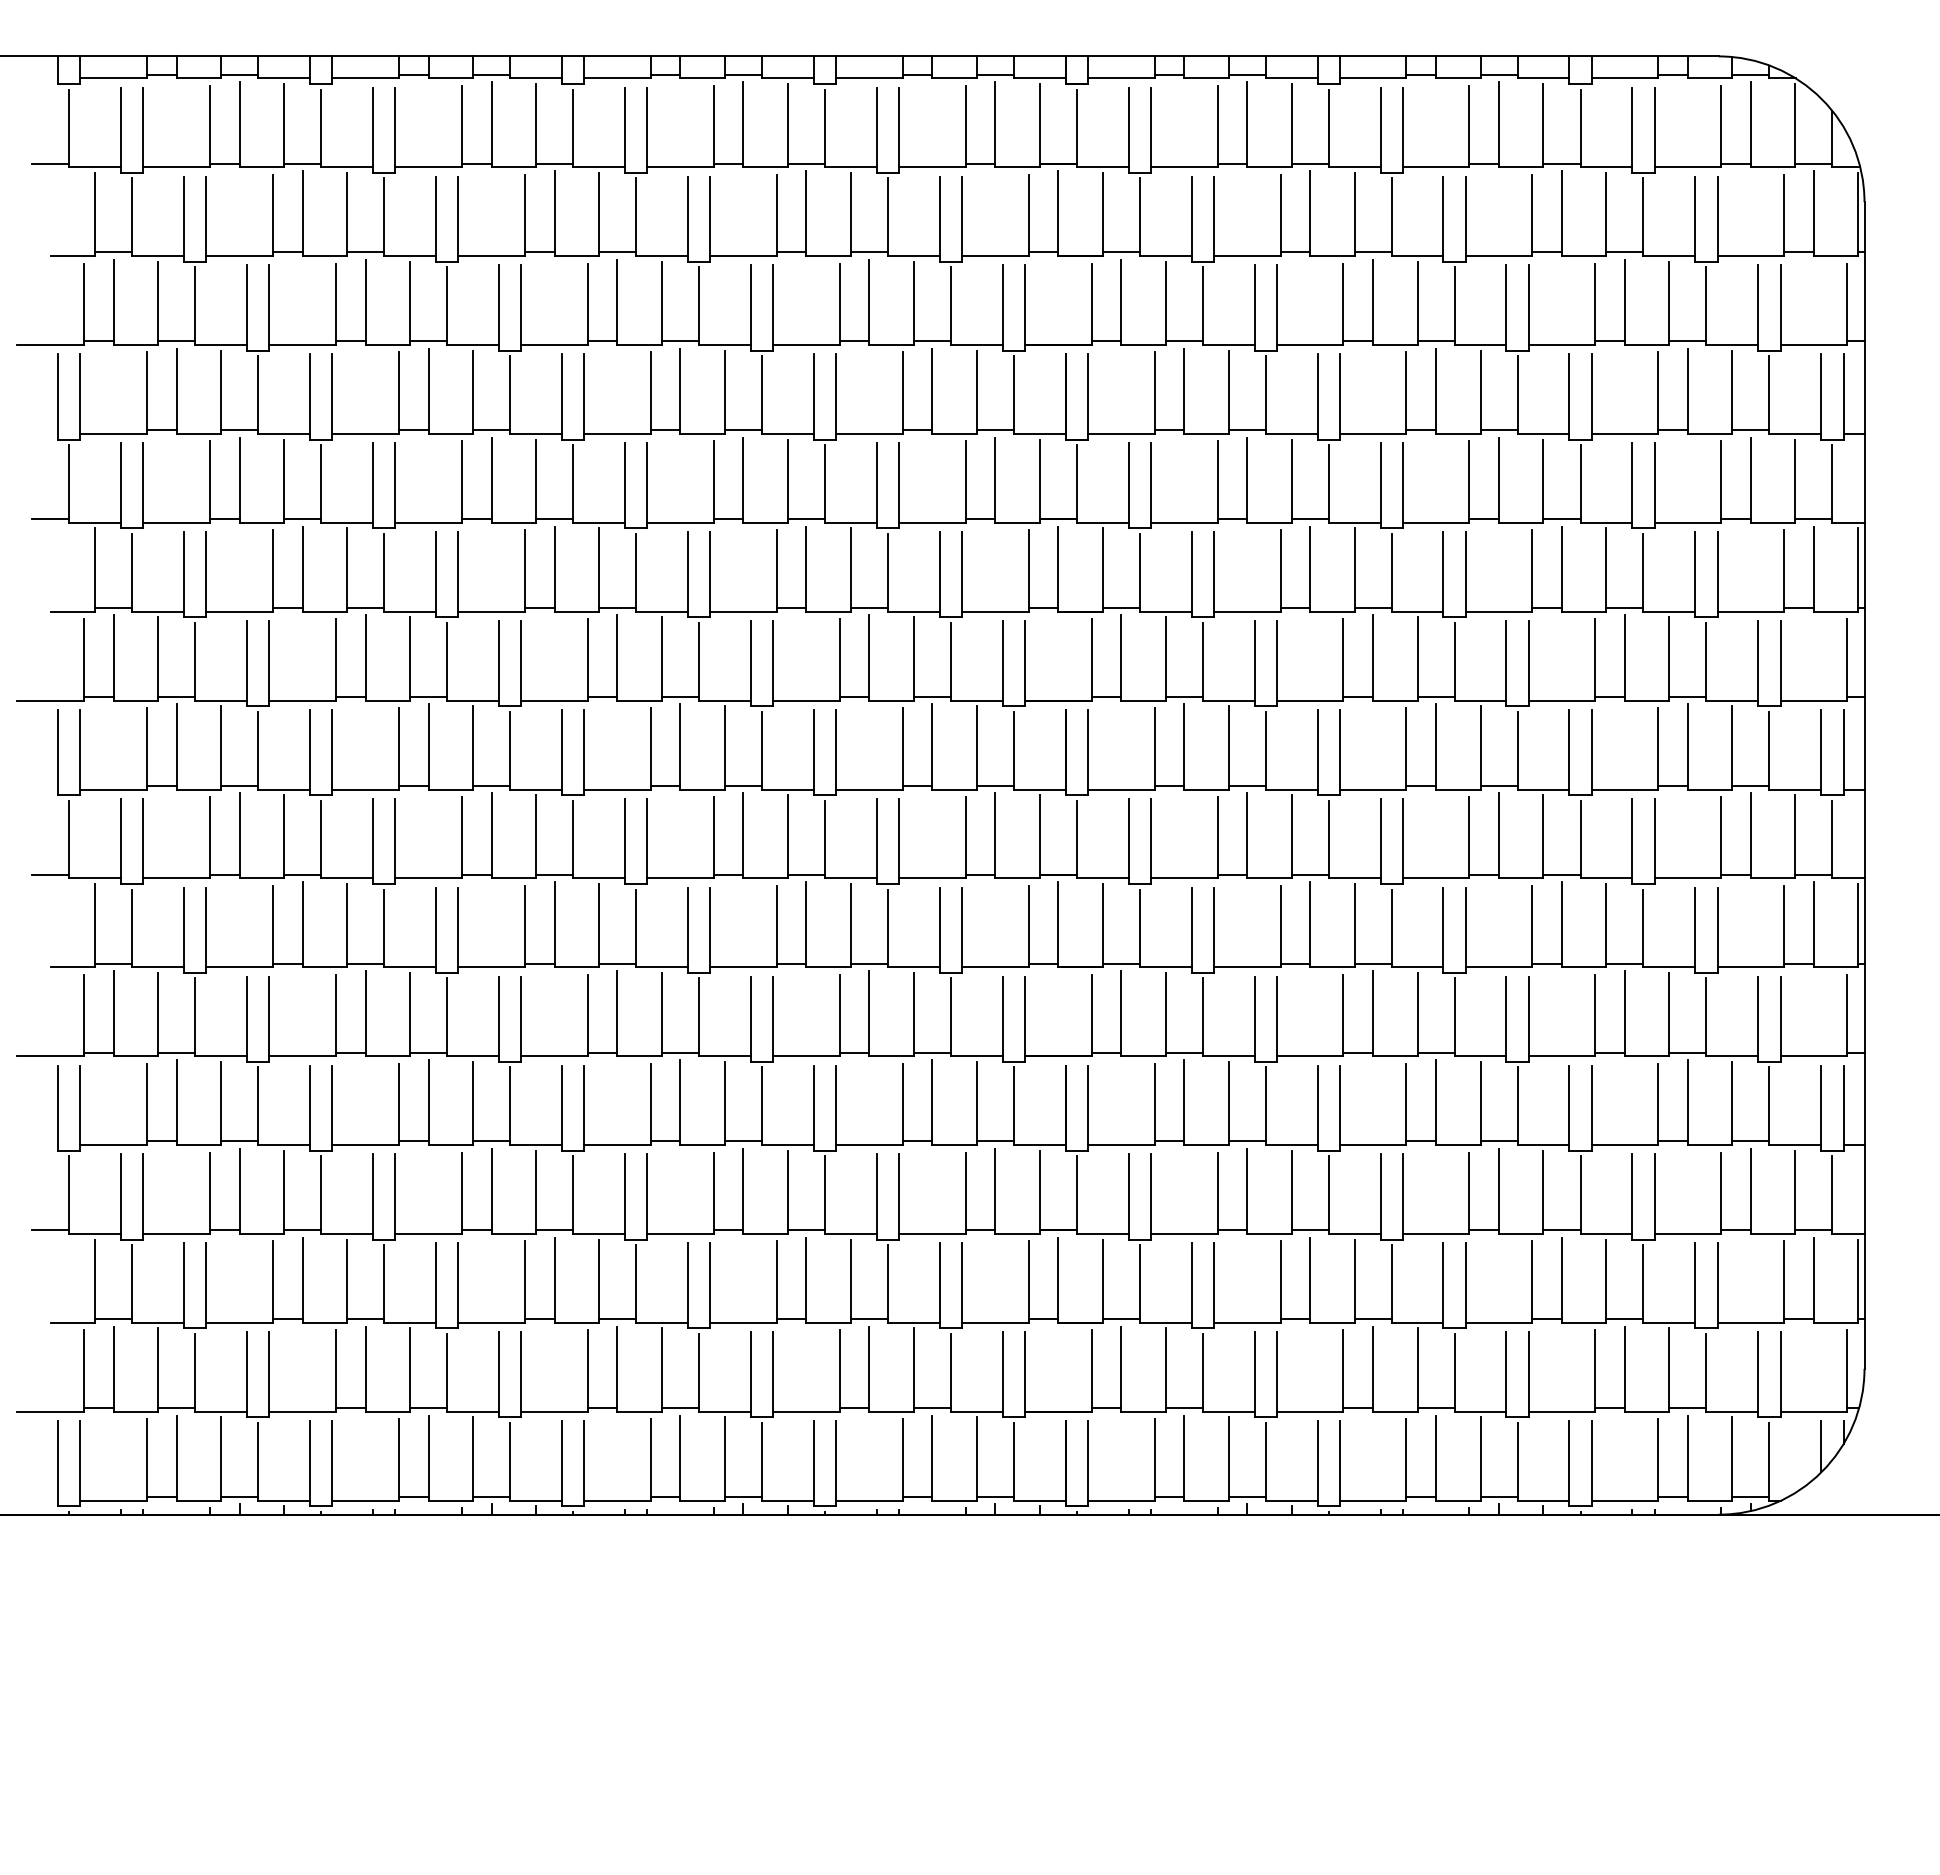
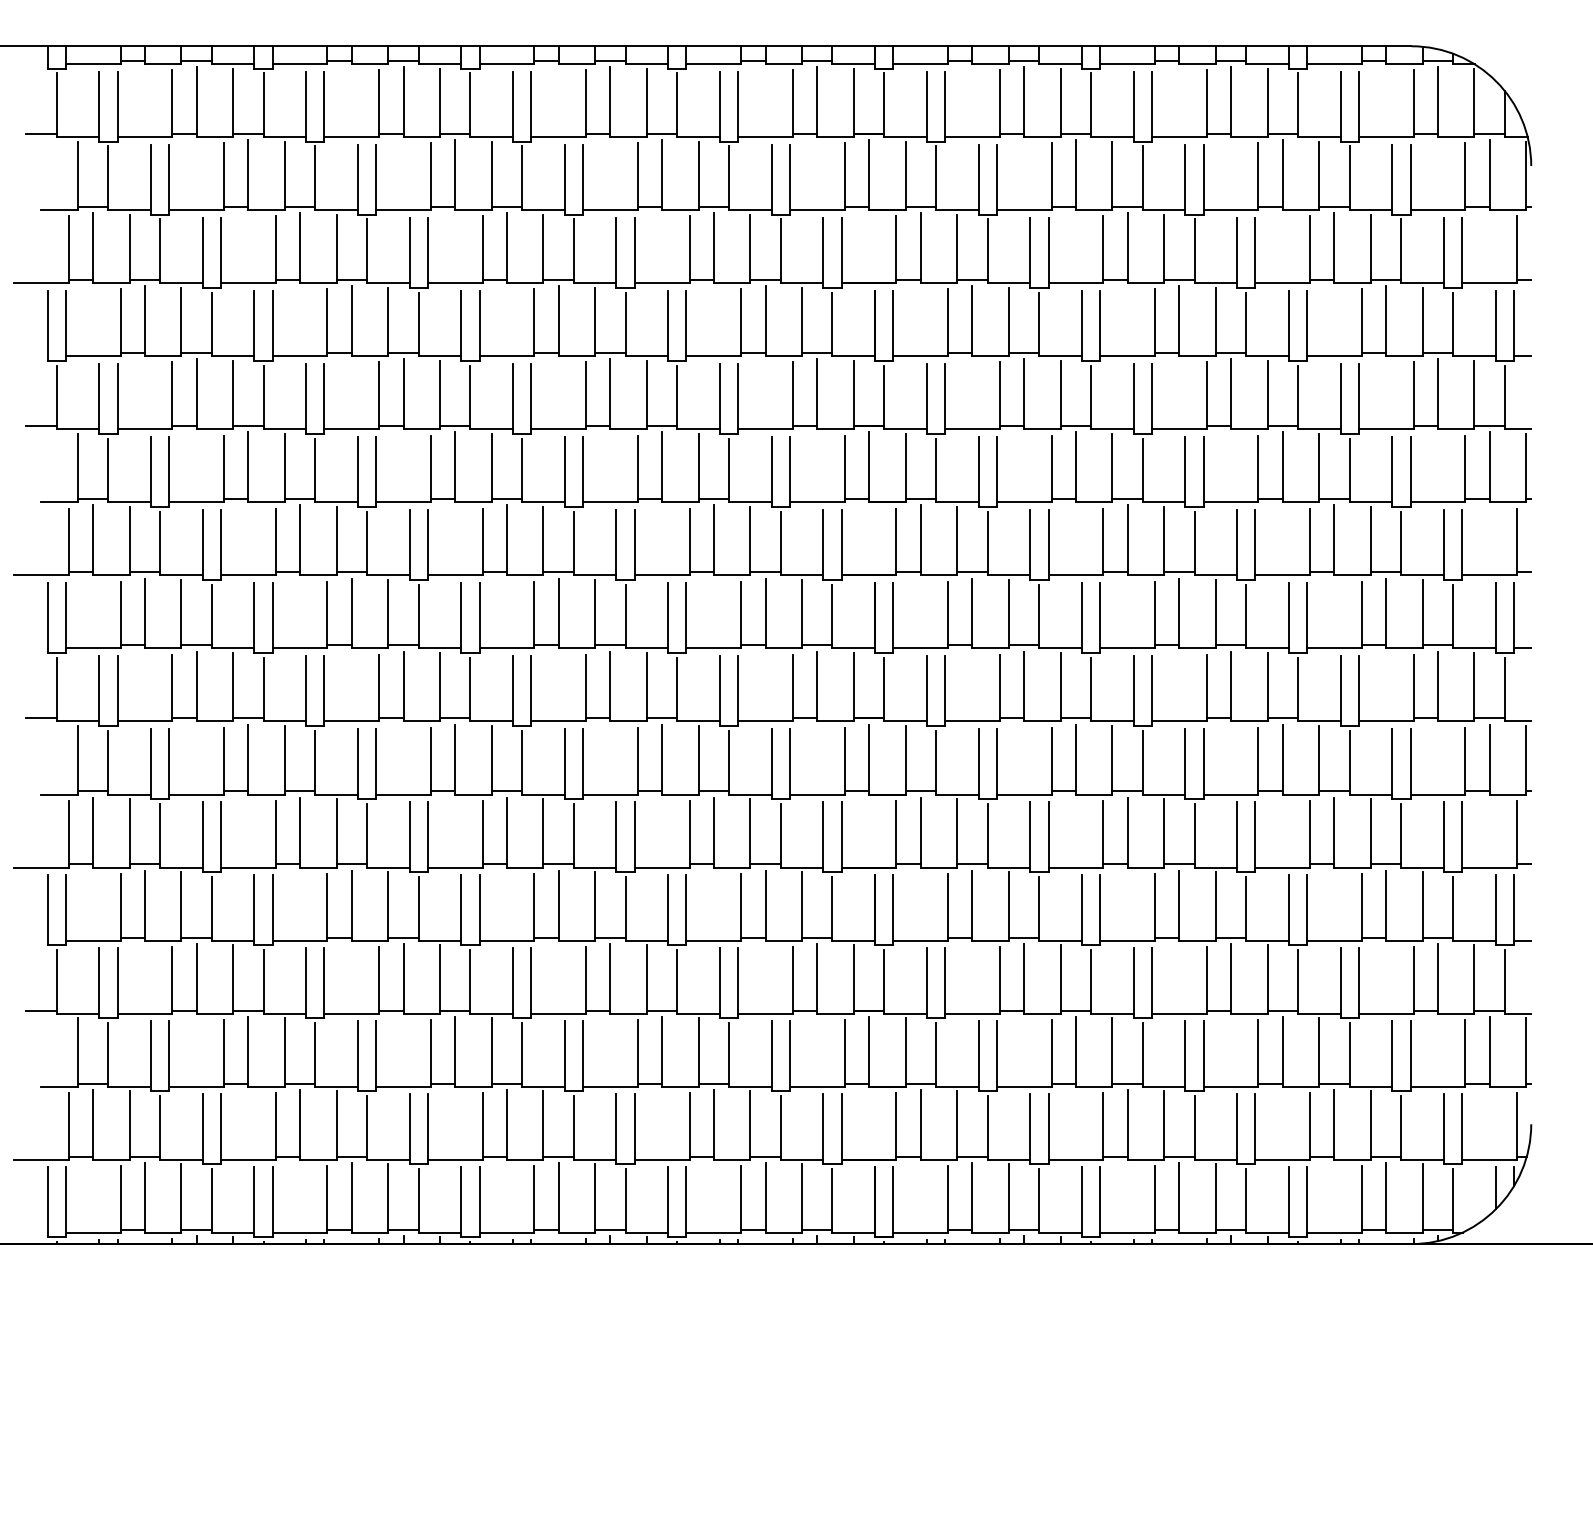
line: (1864, 785) -> (1531, 645), removed

